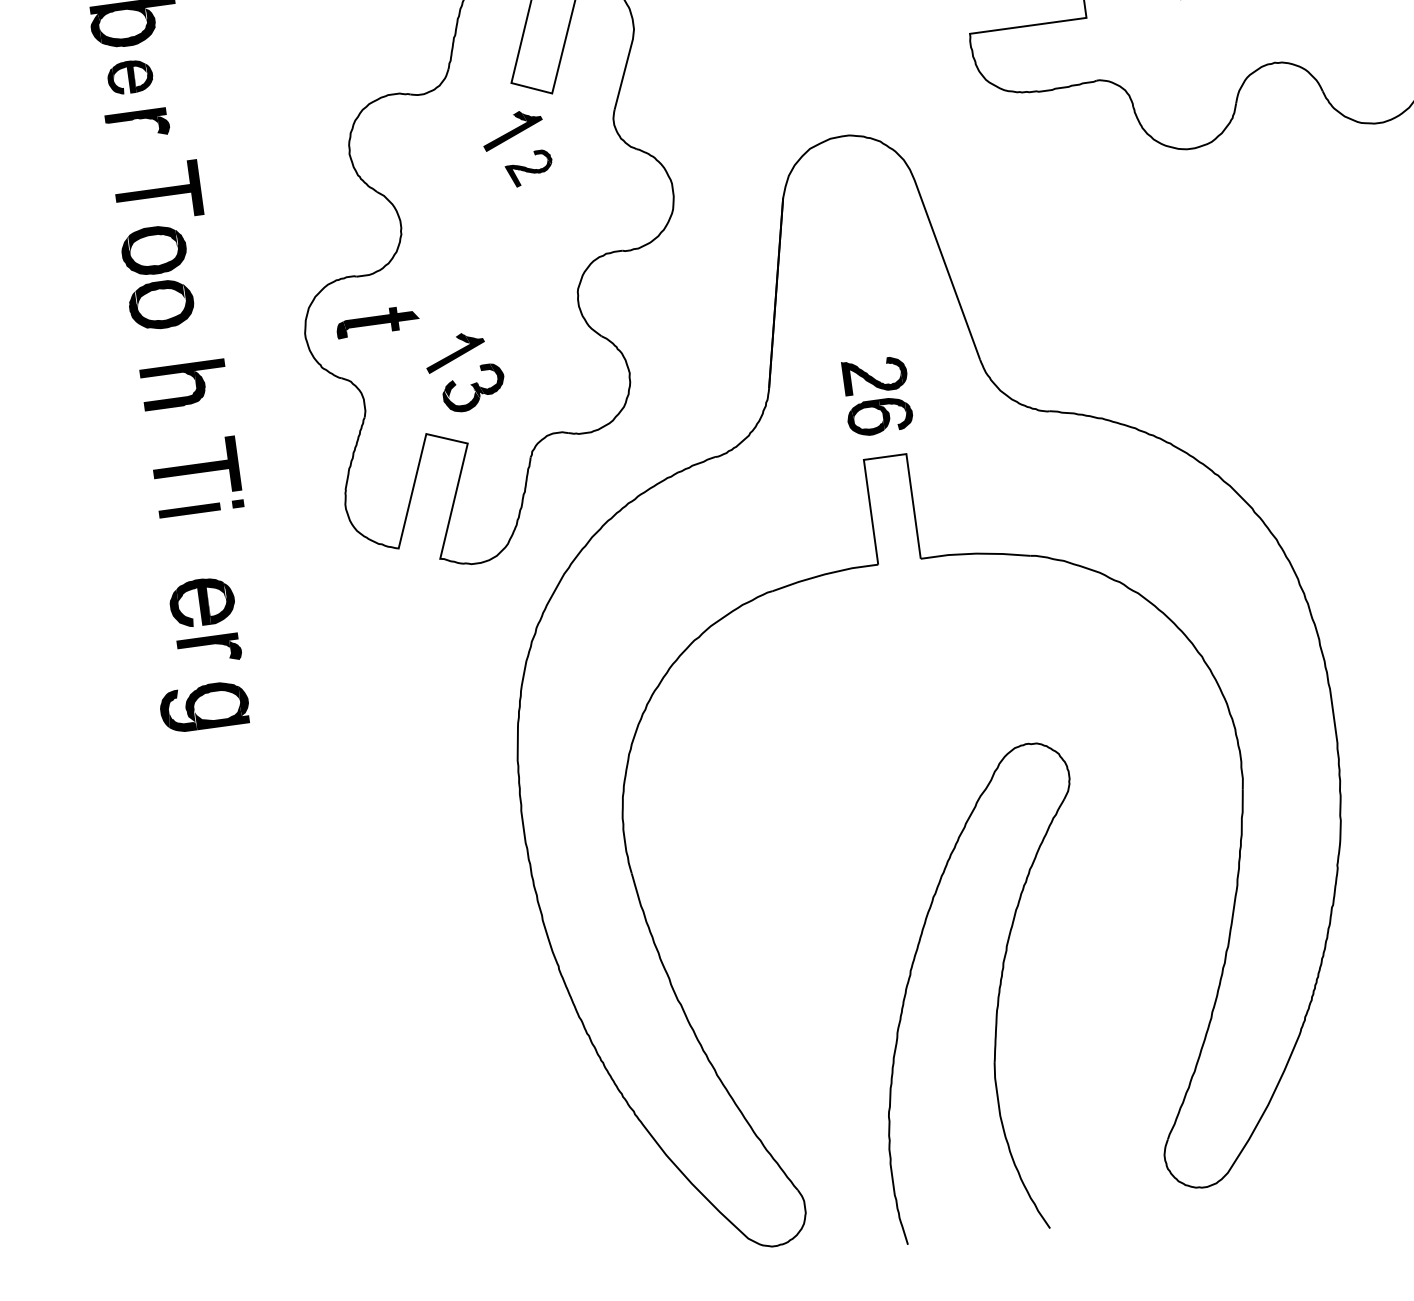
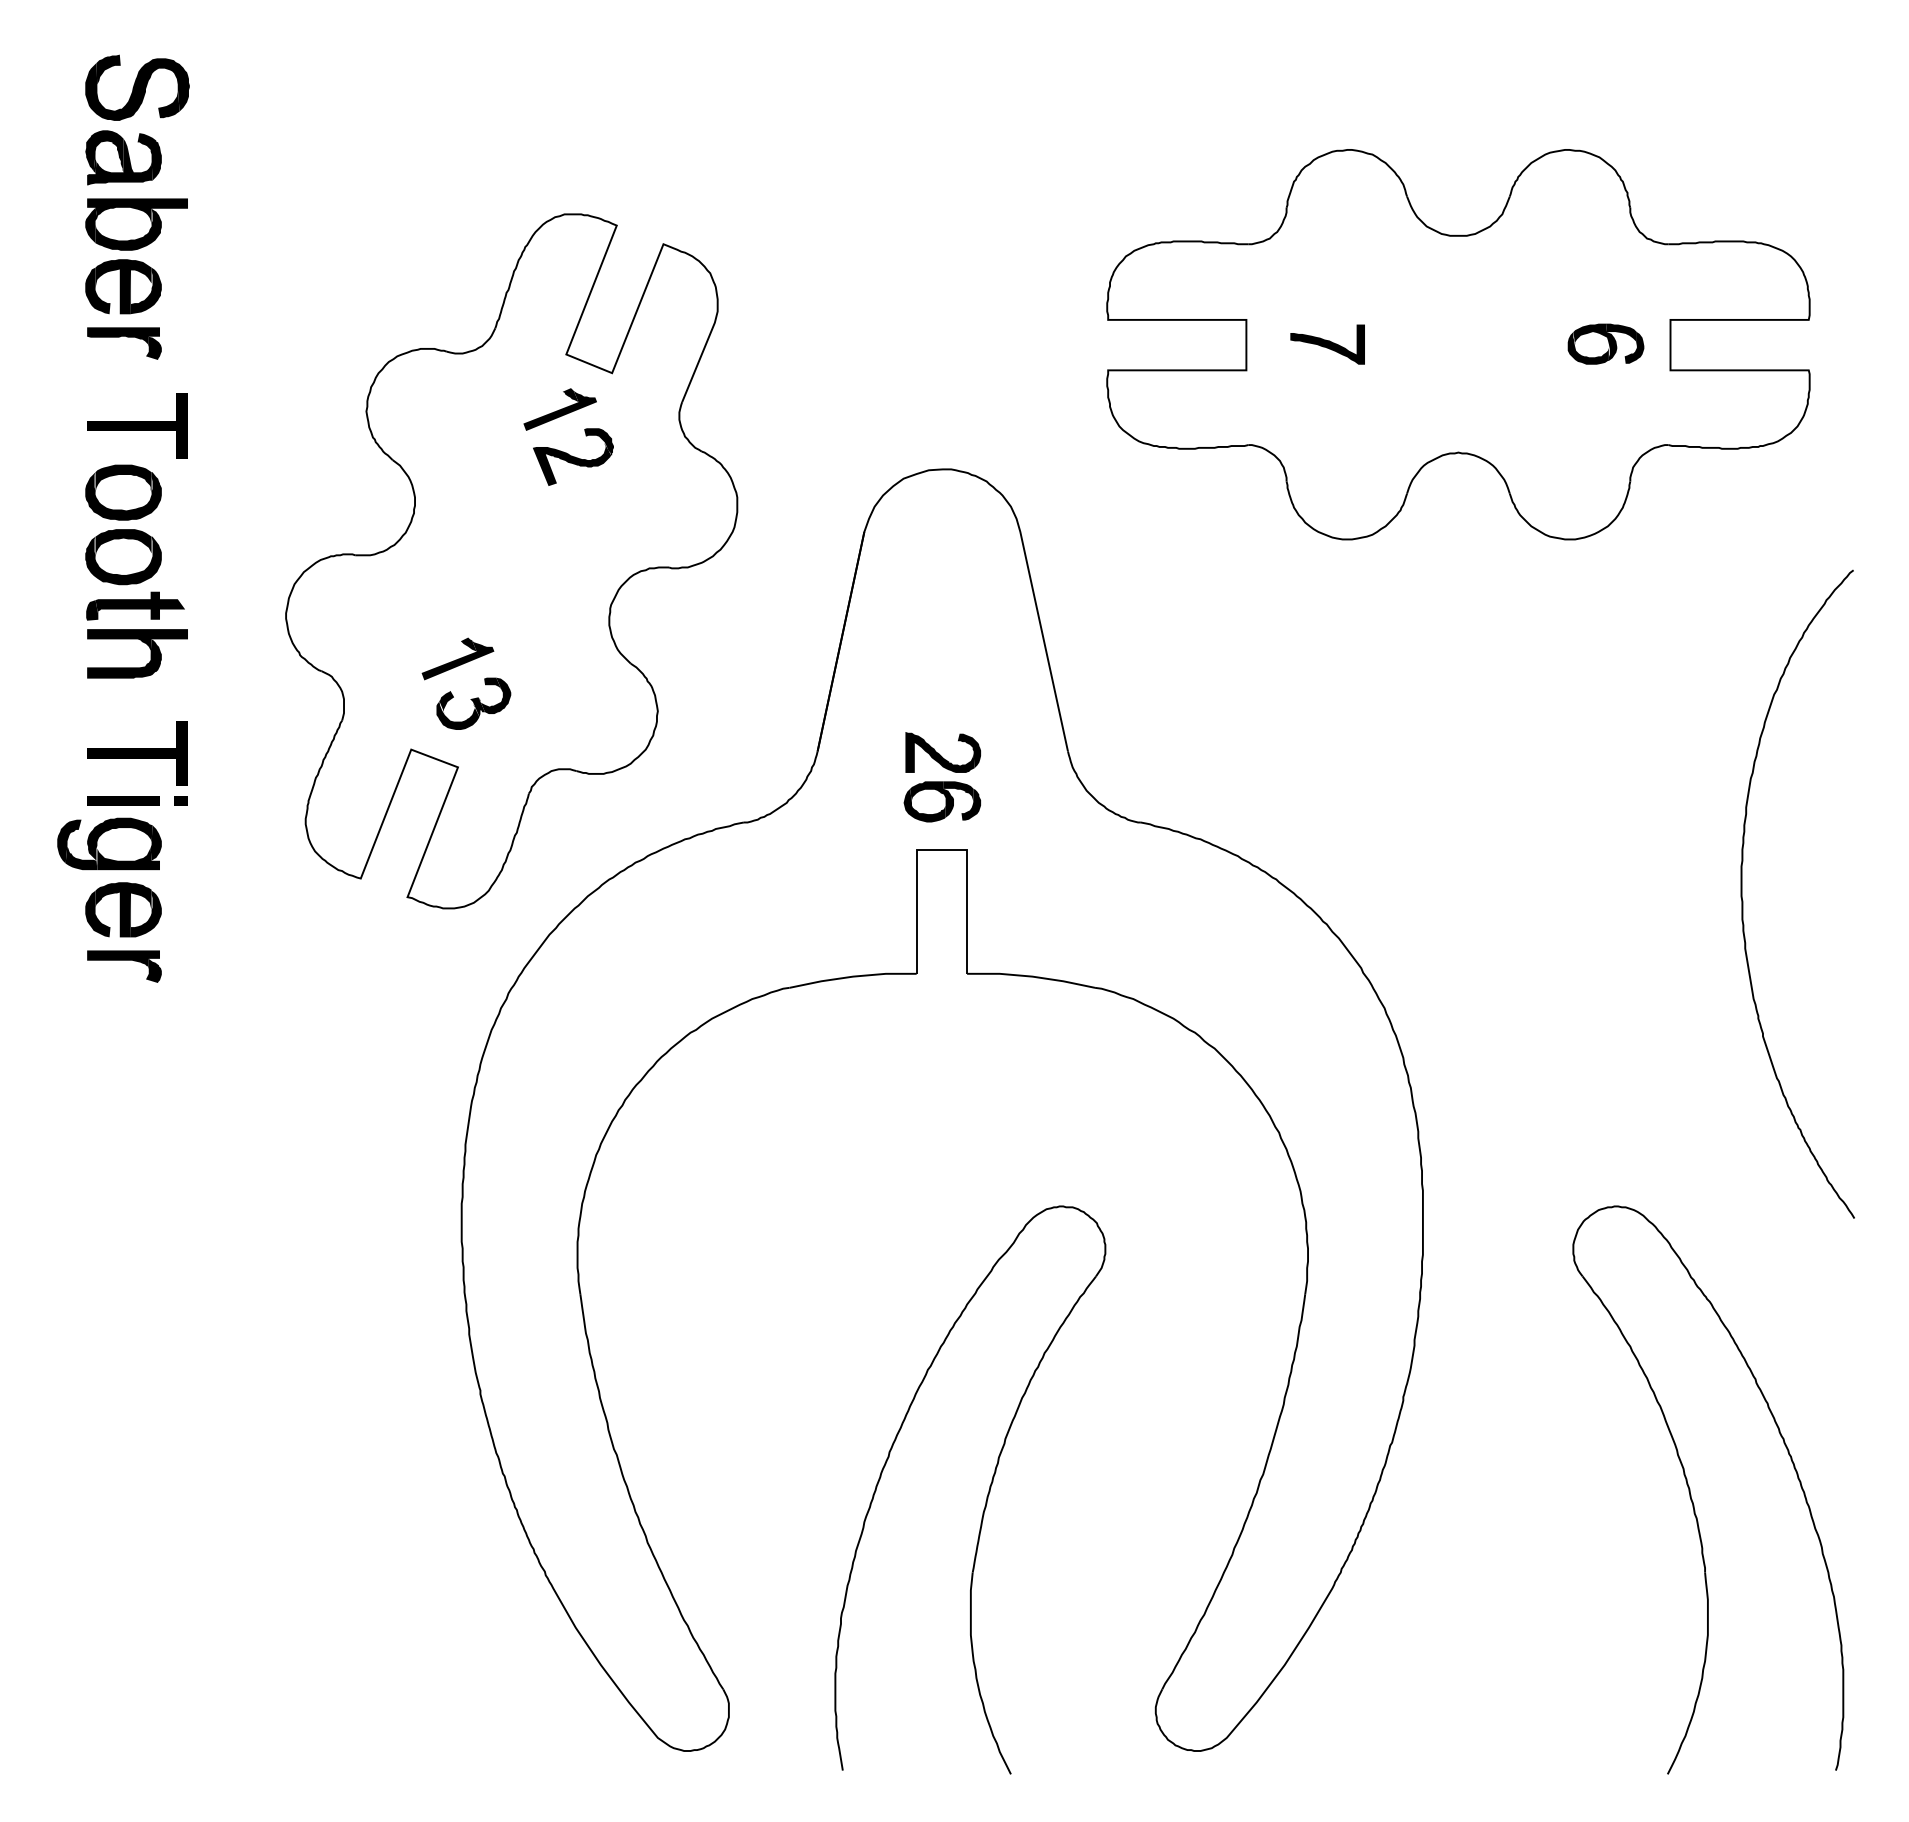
part: (130, 76) -> (123, 286), size x1.43
part: (529, 168) -> (573, 456), size x1.43
part: (377, 321) -> (135, 605), moved
part: (204, 706) -> (109, 843), moved

